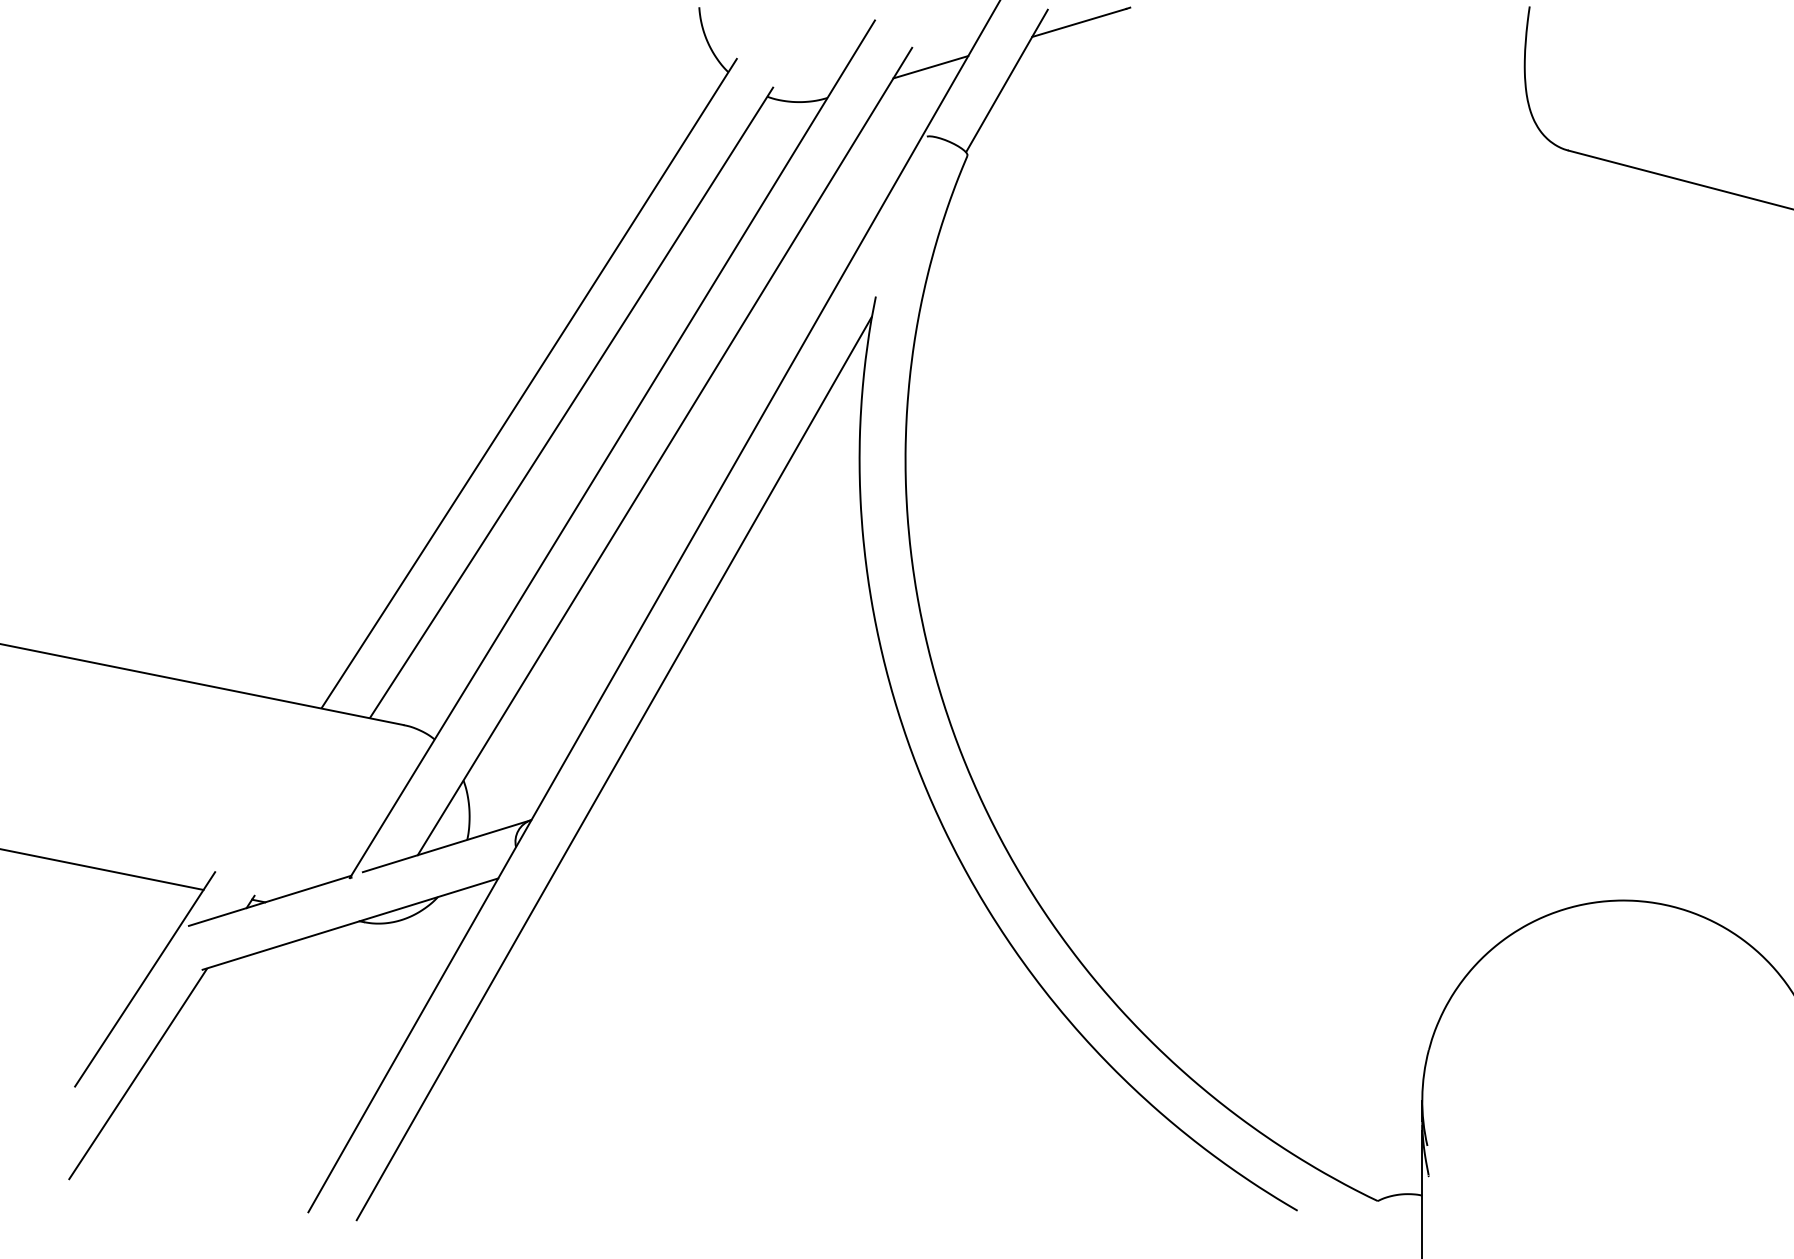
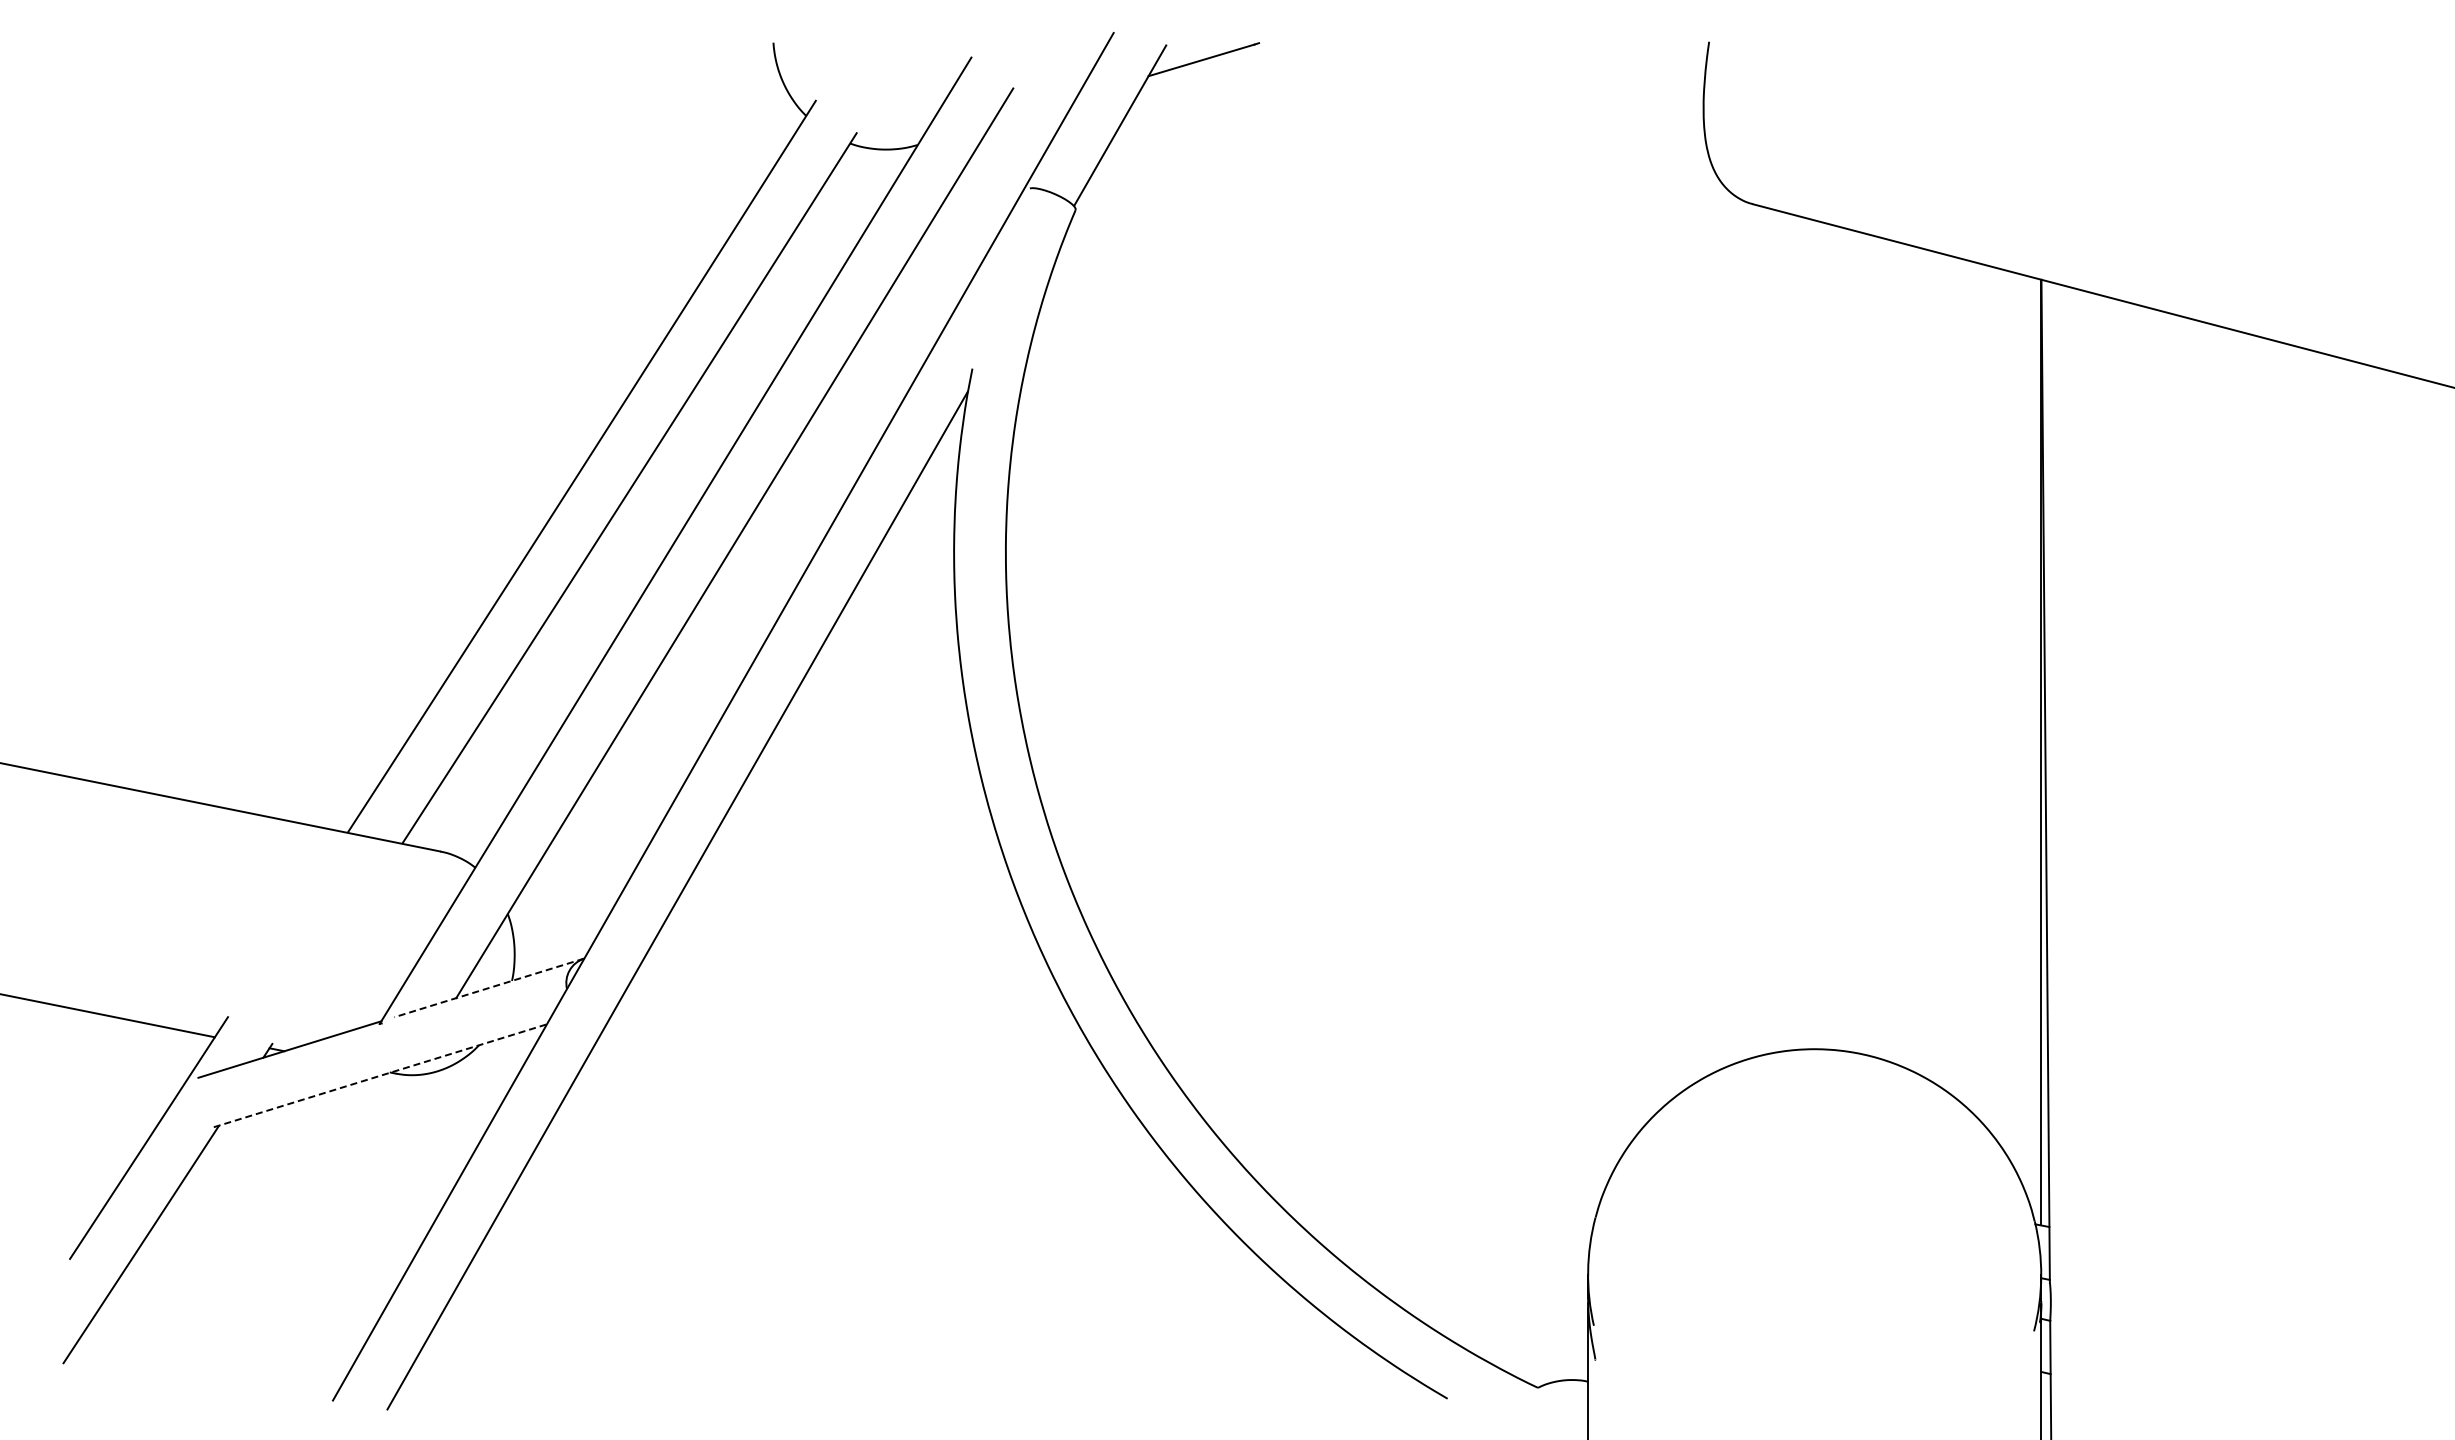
line: (930, 66) -> (1034, 109), removed
line: (446, 846) -> (488, 988), solid -> dashed
line: (350, 923) -> (380, 1075), solid -> dashed

